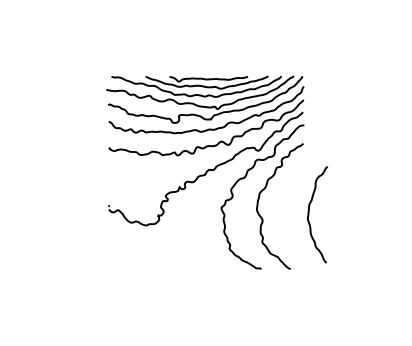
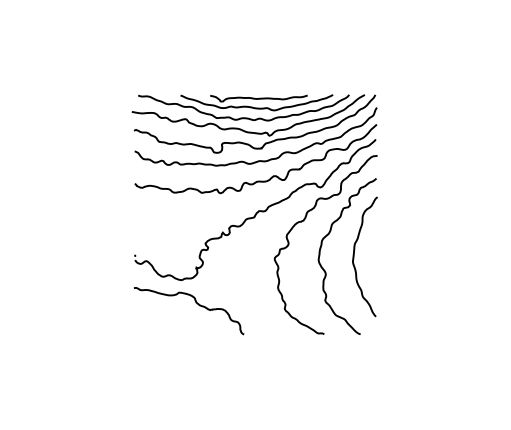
curve: (309, 214) -> (354, 256), moved
curve: (158, 244) -> (196, 303), added

